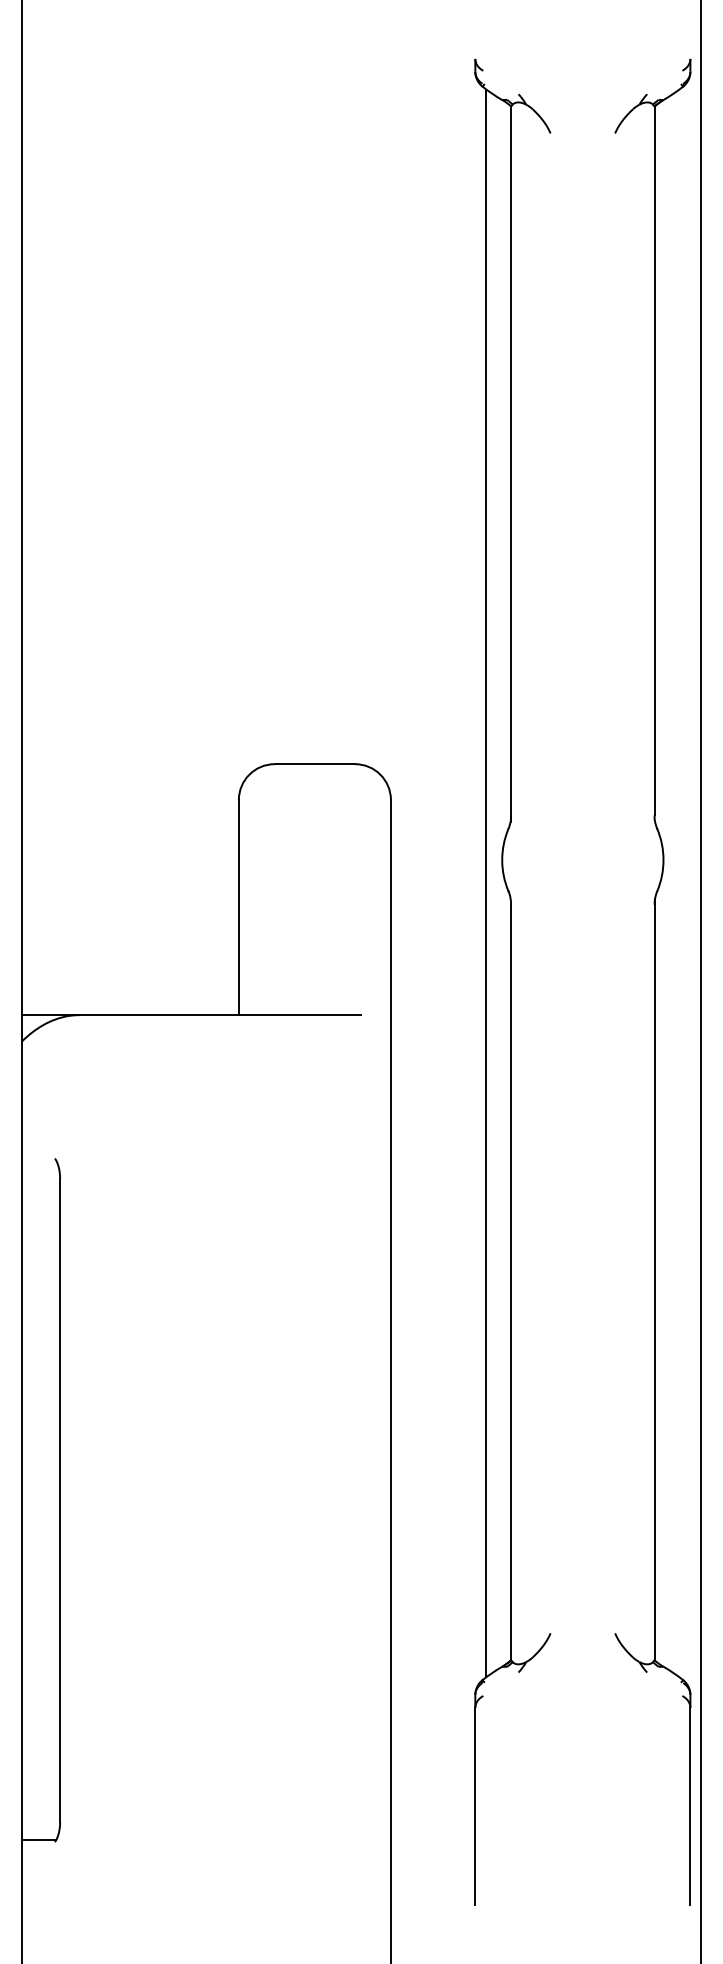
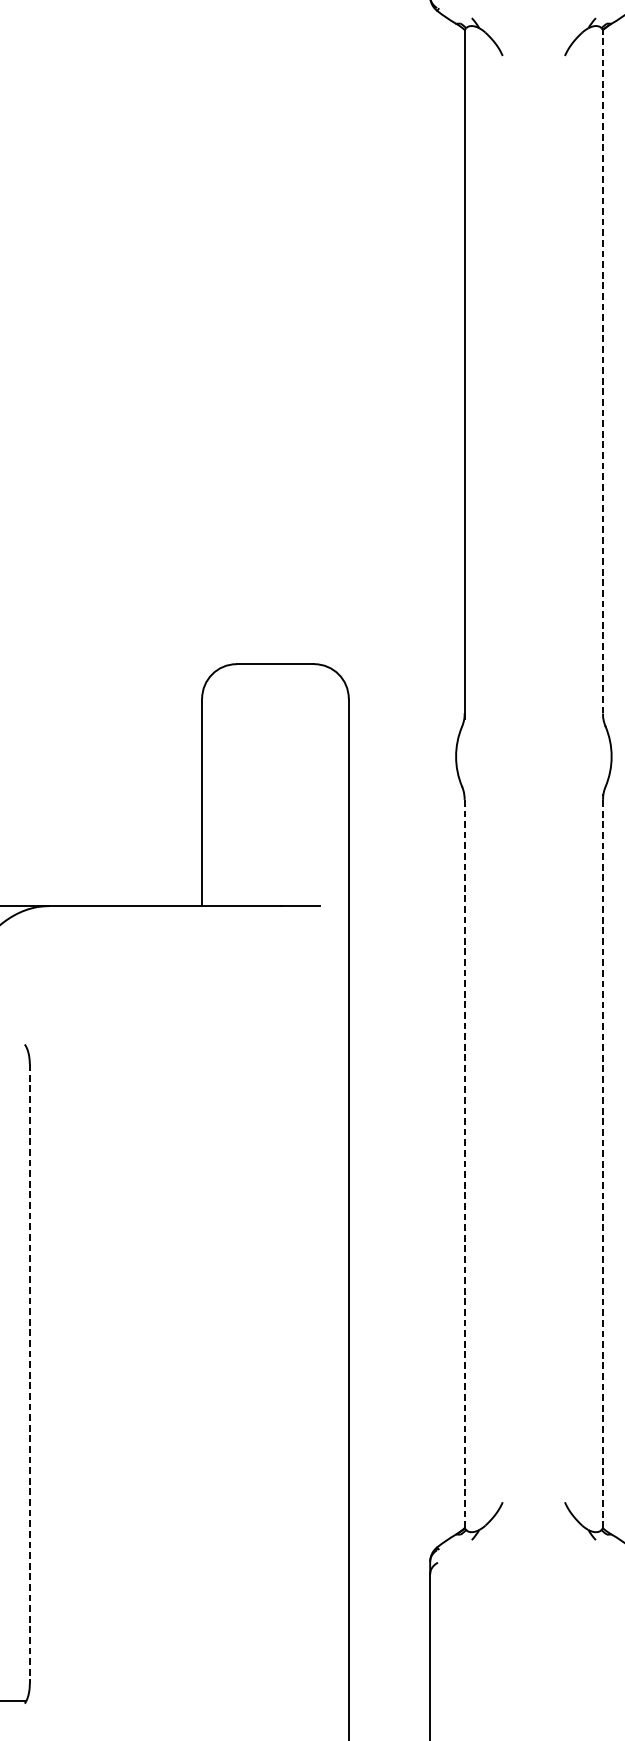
line: (654, 460) -> (602, 371), solid -> dashed
line: (486, 884) -> (440, 780), removed
line: (654, 1279) -> (602, 1161), solid -> dashed
line: (511, 1282) -> (465, 1163), solid -> dashed
line: (60, 1500) -> (30, 1374), solid -> dashed

